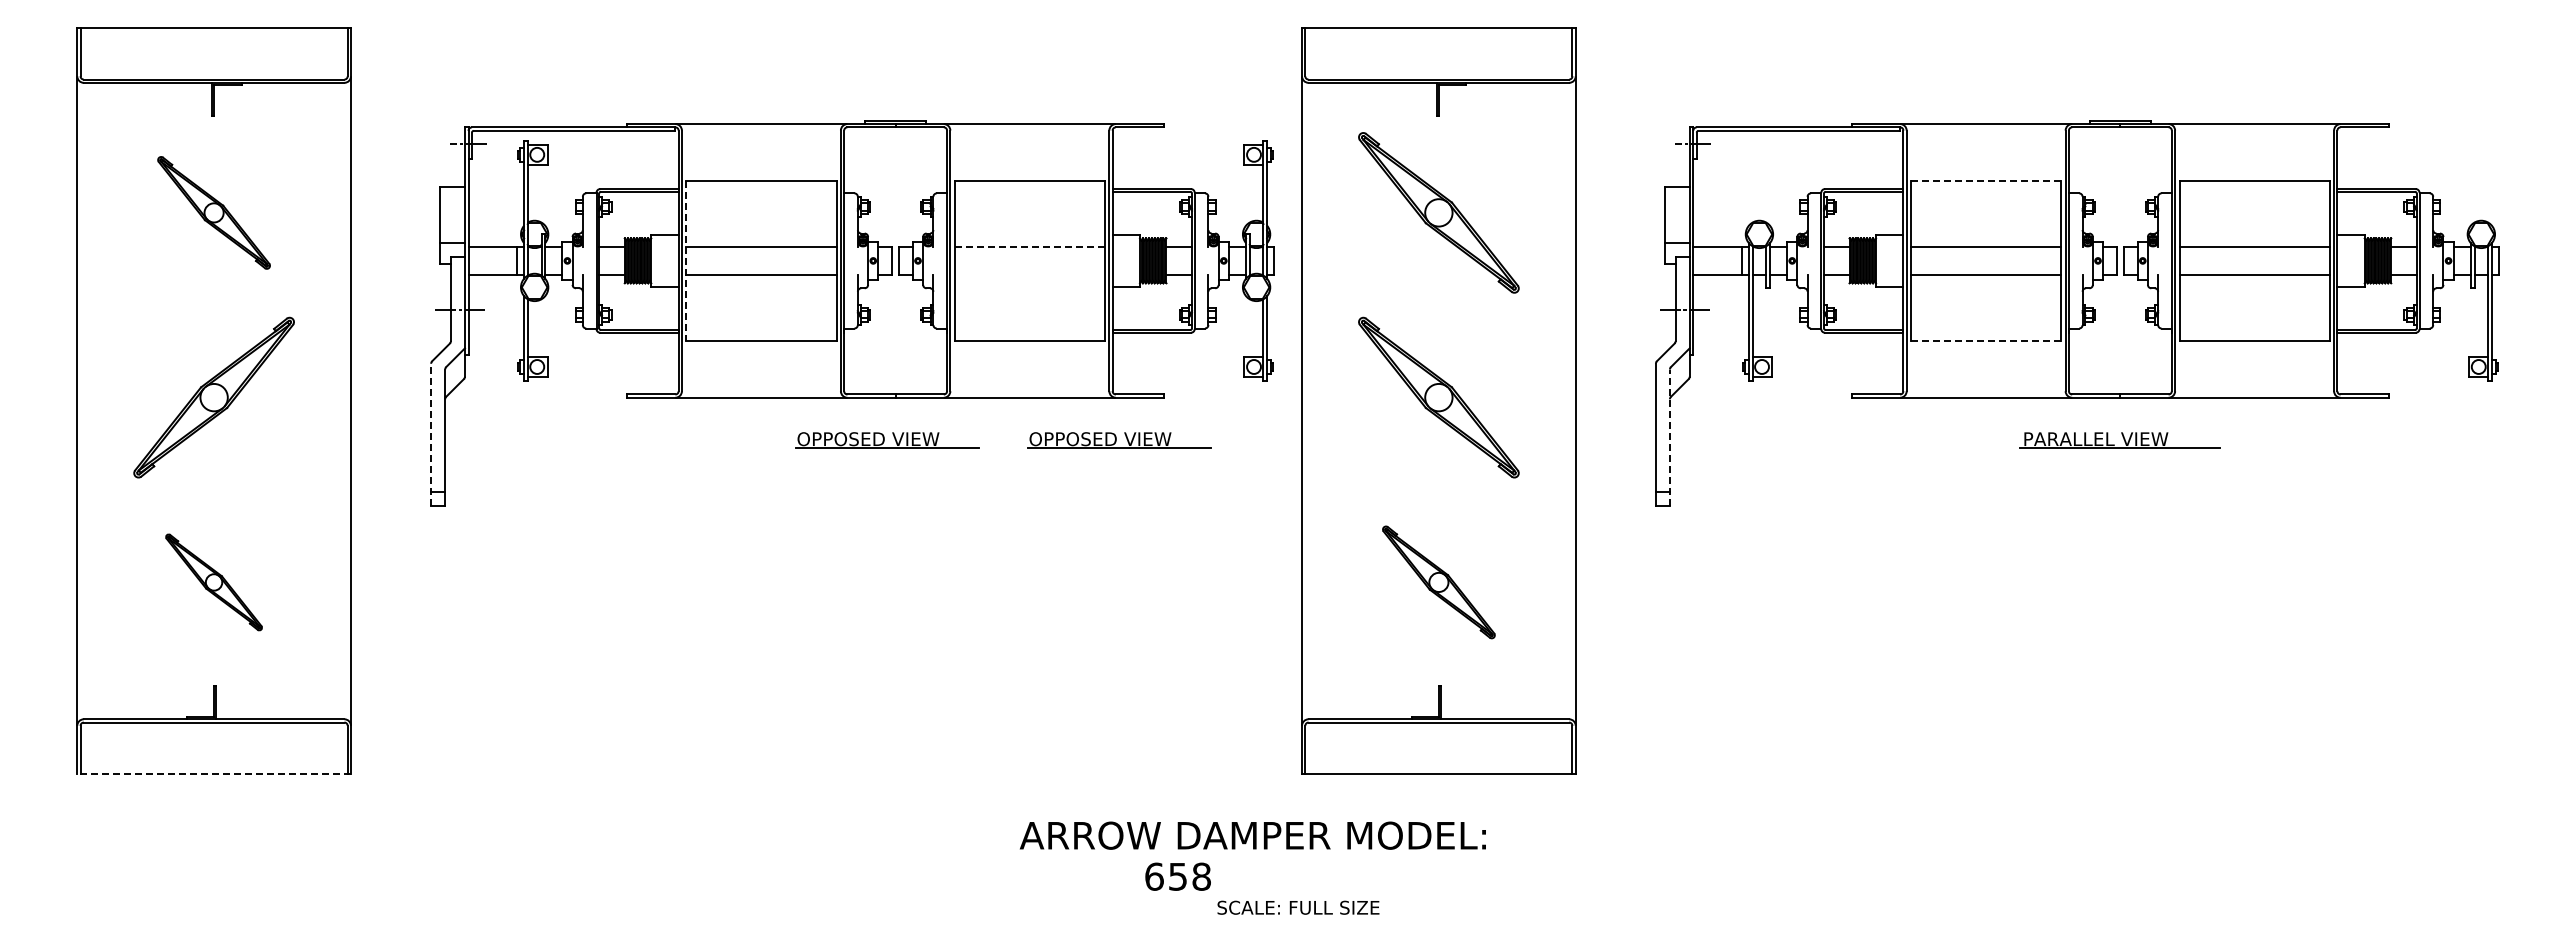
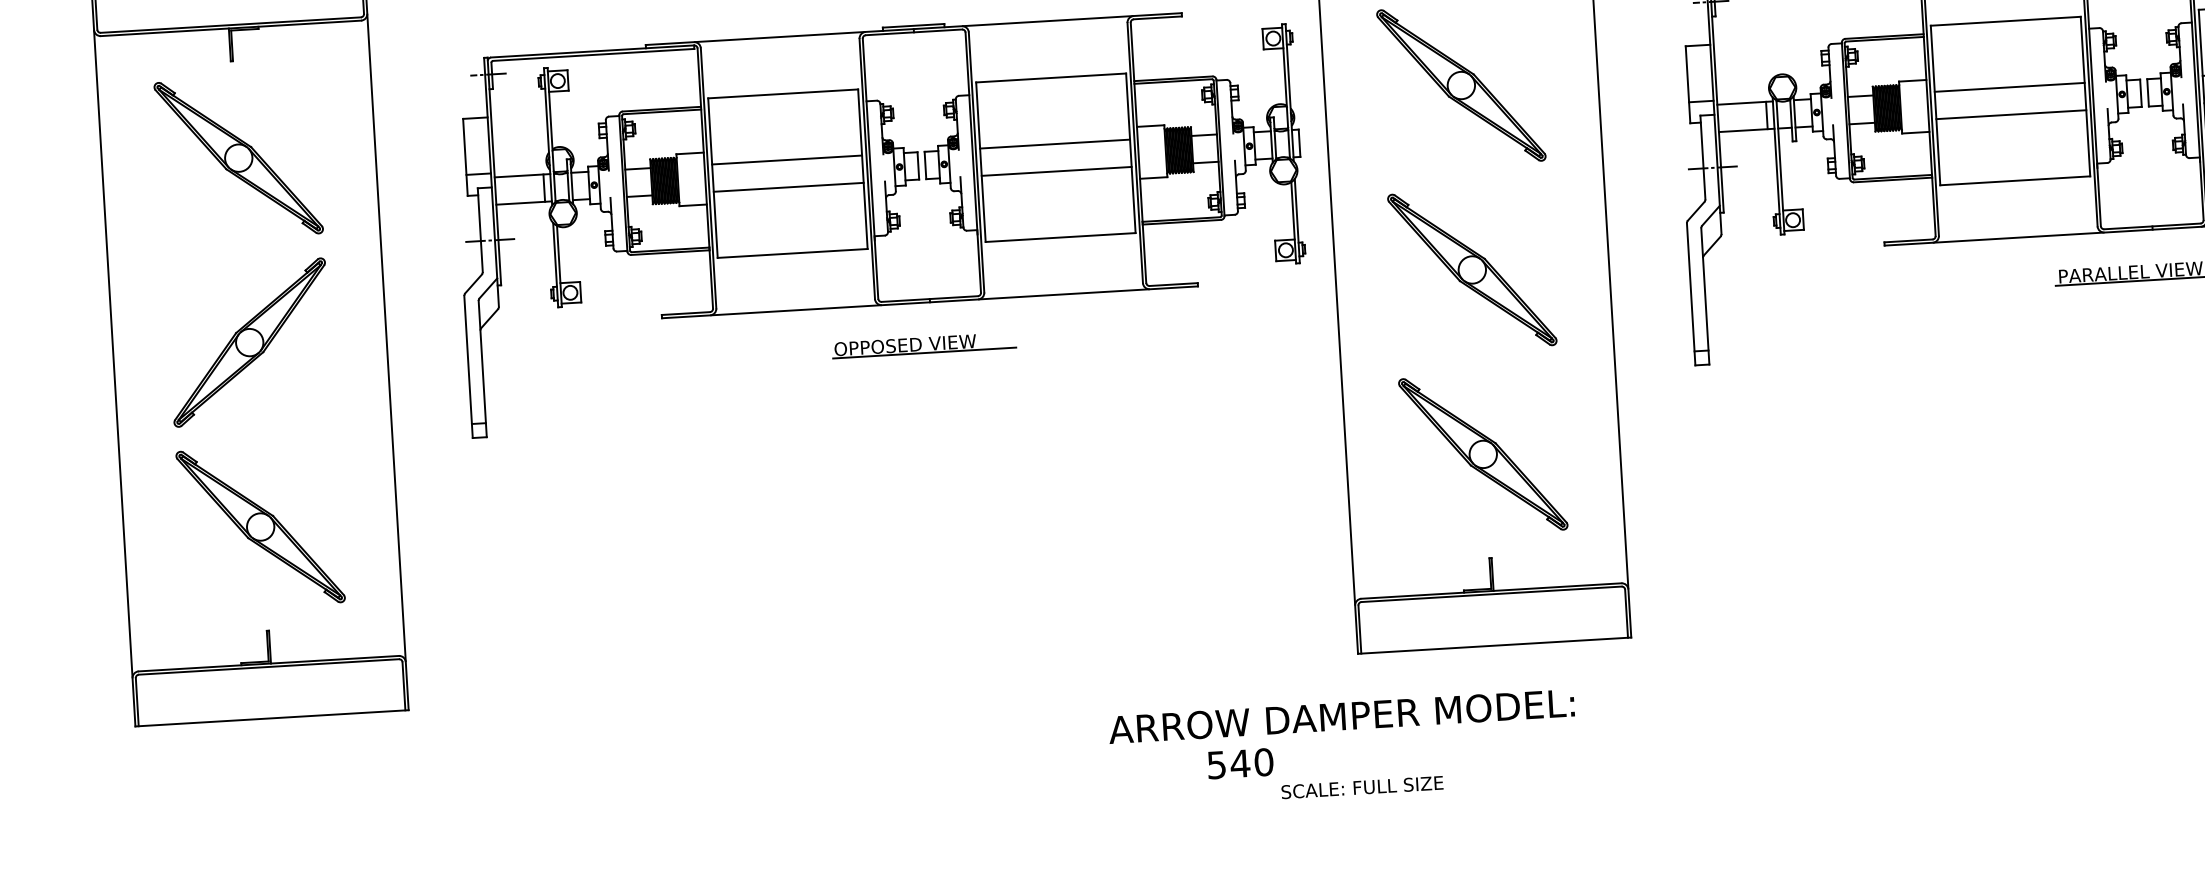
line: (1986, 181) -> (2006, 21), dashed -> solid
part: (213, 212) -> (238, 157), size x1.43
line: (1030, 247) -> (1055, 144), dashed -> solid
line: (686, 260) -> (713, 177), dashed -> solid
line: (1029, 274) -> (1056, 171), added
line: (1986, 340) -> (2015, 180), dashed -> solid
line: (431, 434) -> (468, 366), dashed -> solid
line: (1669, 437) -> (1704, 296), dashed -> solid
part: (1119, 440) -> (1156, 331), removed
part: (213, 582) -> (260, 527), size x1.67
part: (1438, 582) -> (1482, 454), size x1.43
line: (214, 774) -> (272, 718), dashed -> solid
text: (1252, 835) -> (1341, 716), moved
text: (1178, 876) -> (1240, 763), 658 -> 540

